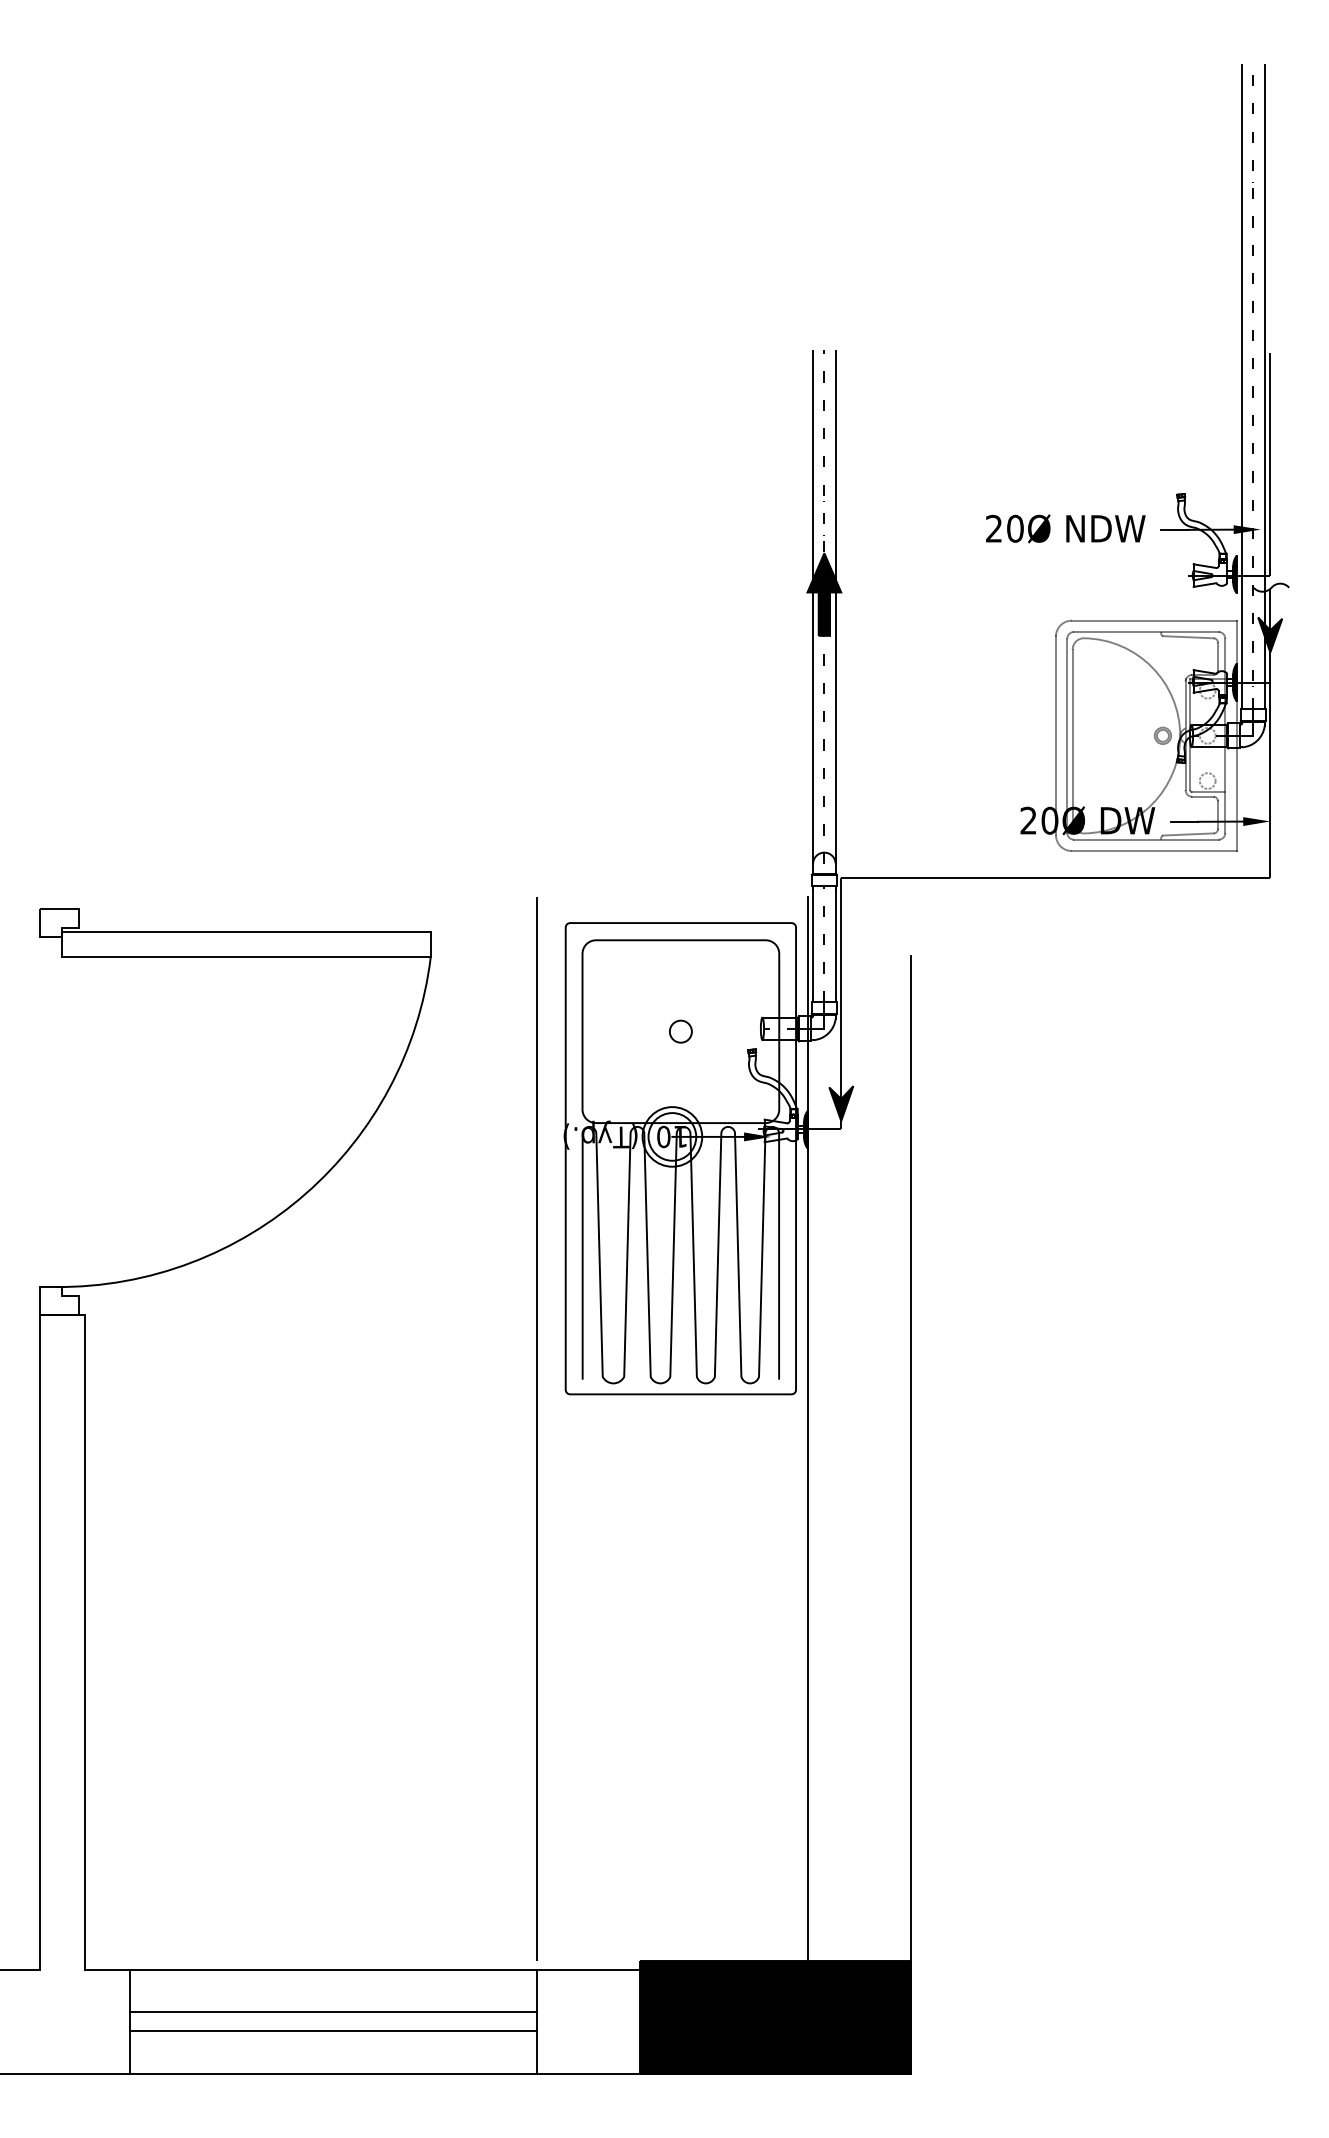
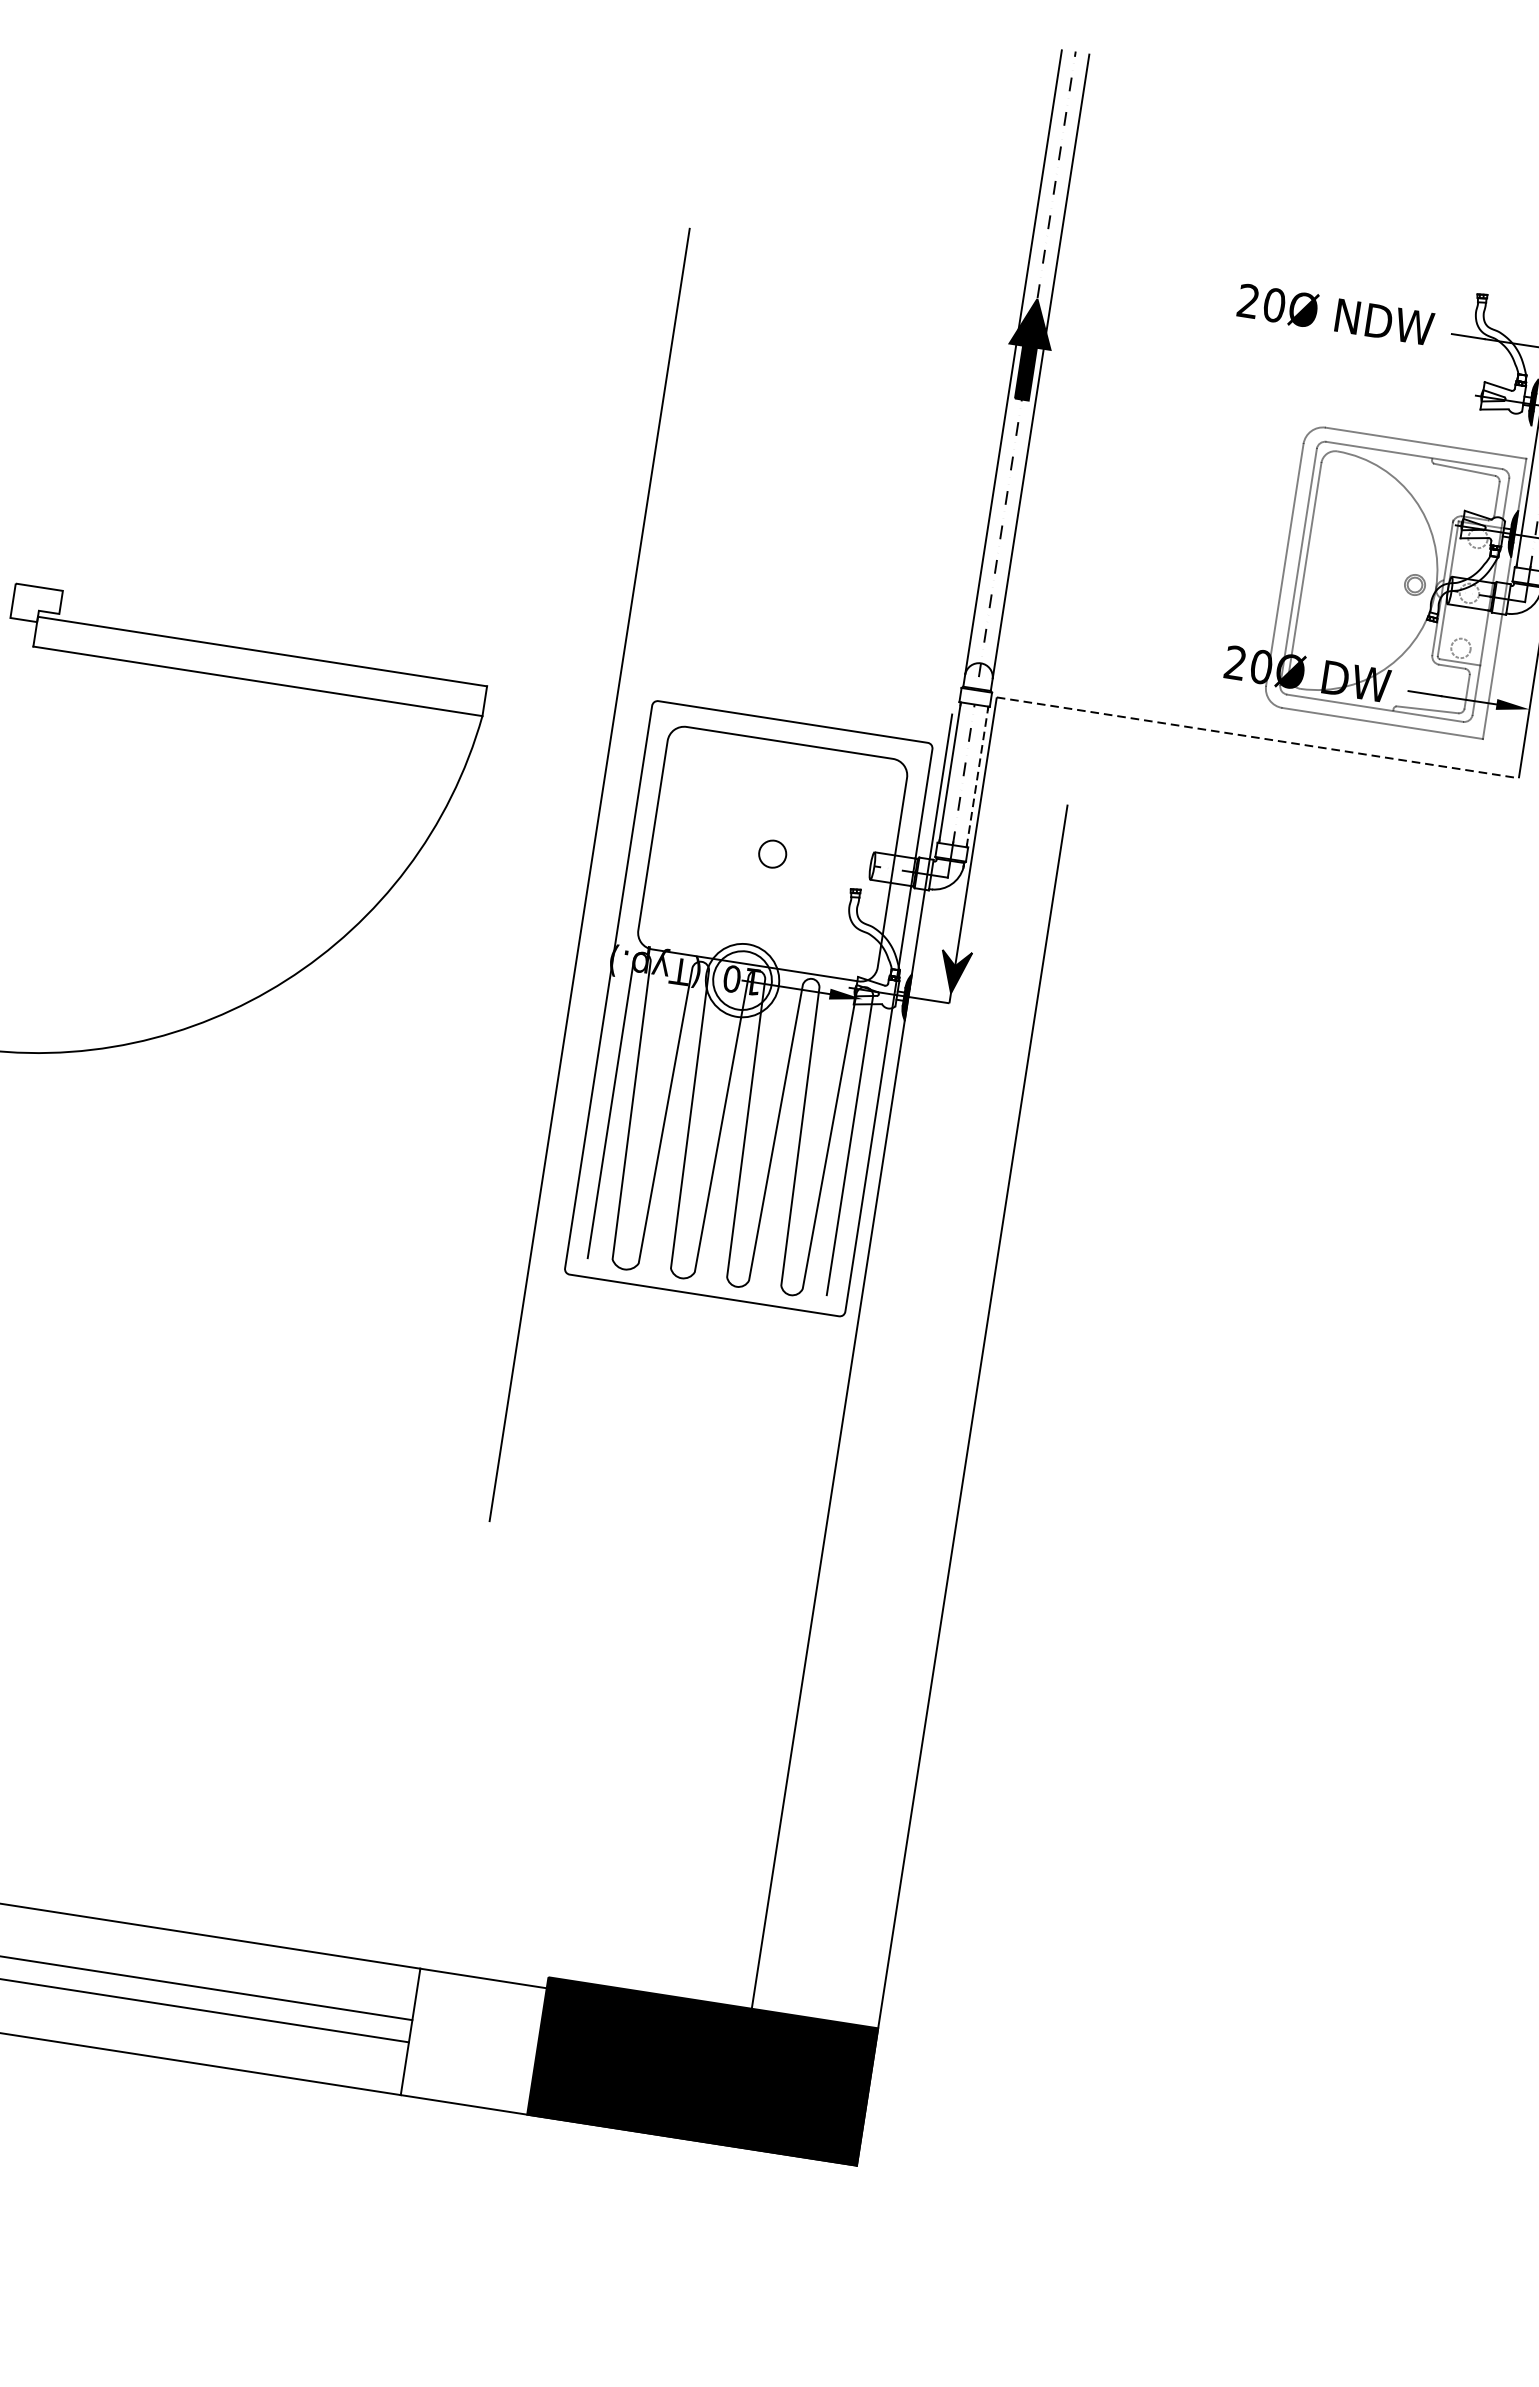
line: (1055, 878) -> (1257, 738), solid -> dashed
line: (835, 944) -> (977, 777), solid -> dashed
line: (536, 1428) -> (589, 874), moved

